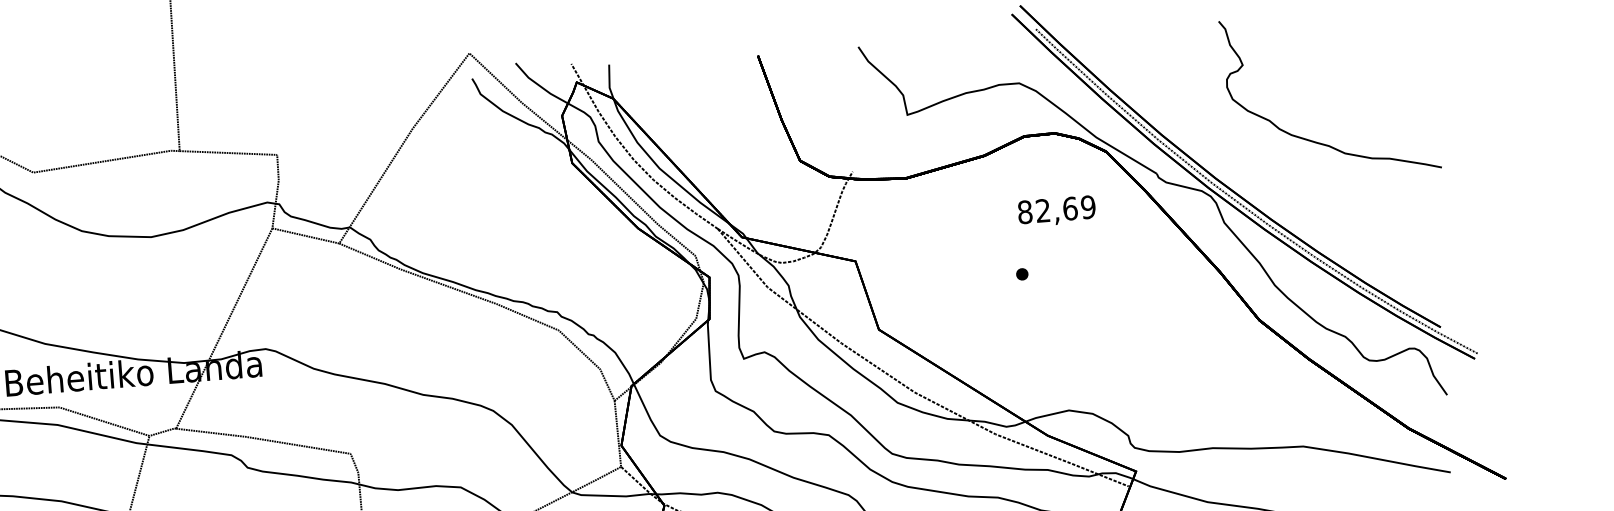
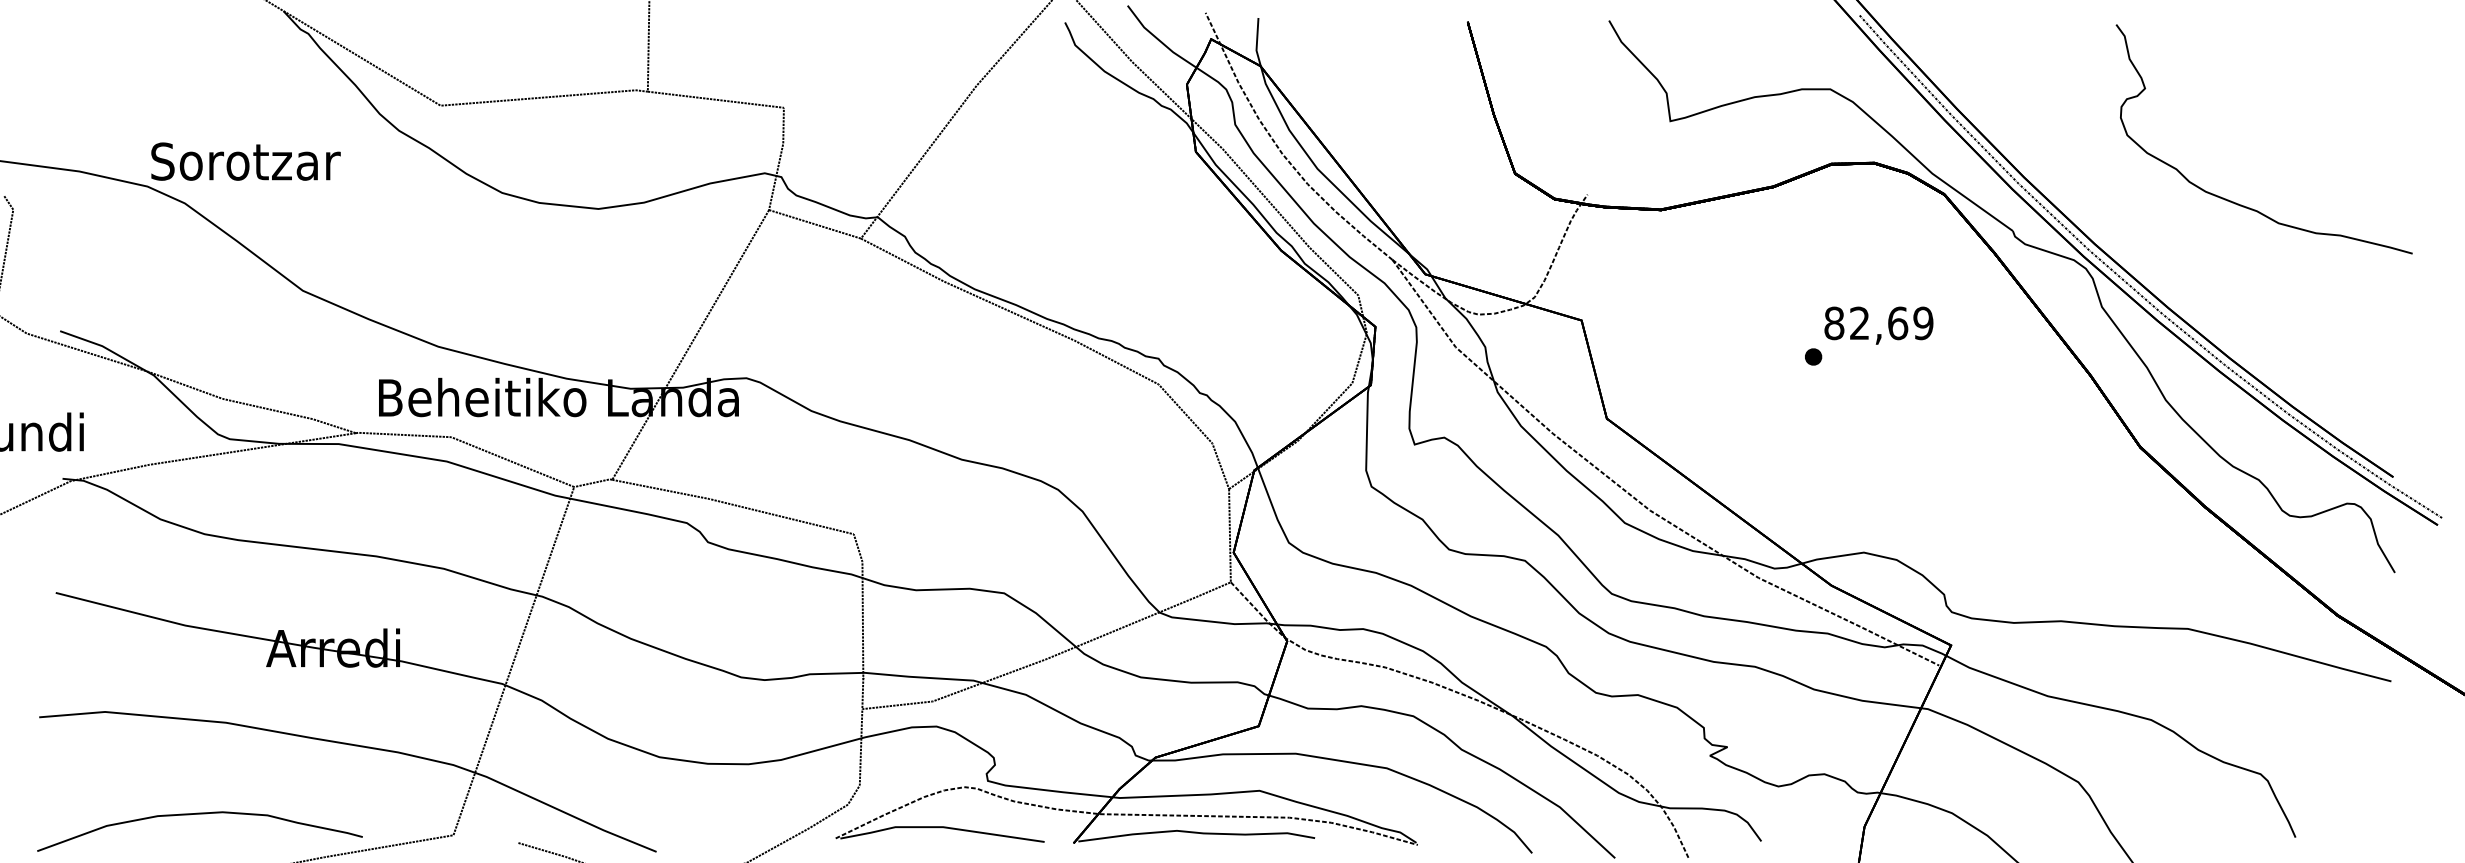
text: (1056, 211) -> (1878, 325), moved

